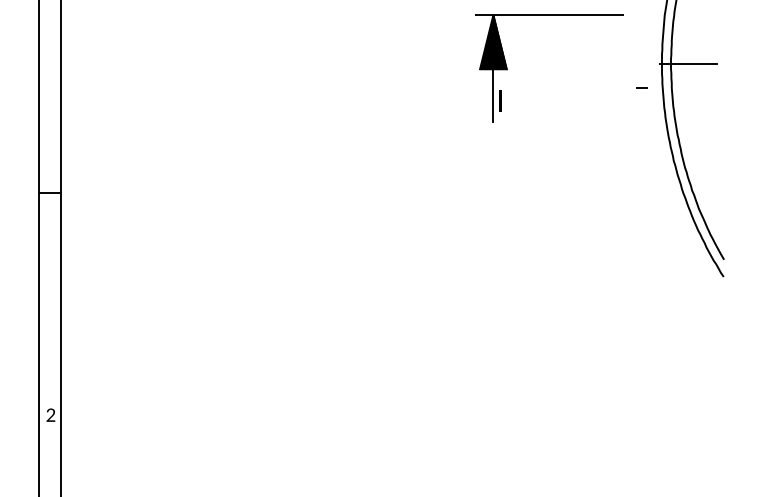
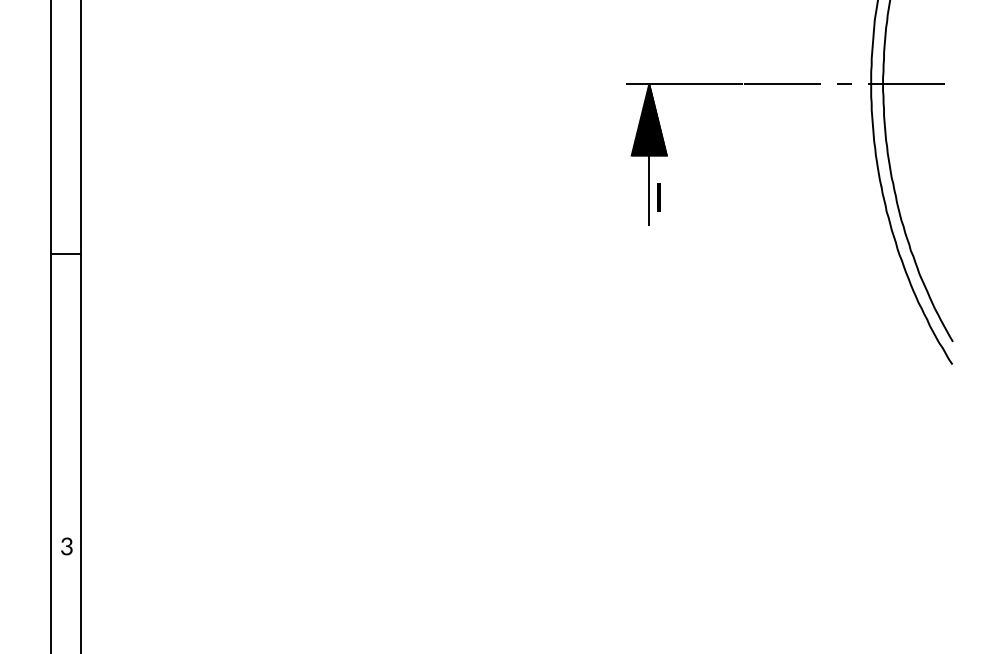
part: (507, 68) -> (667, 154), moved
line: (641, 87) -> (844, 83), moved
text: (50, 417) -> (66, 549), 2 -> 3

